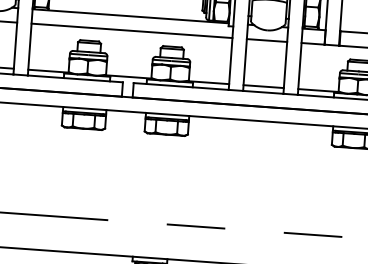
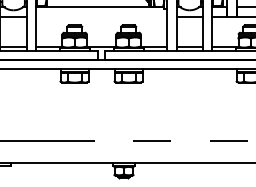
line: (131, 30) -> (101, 16), removed

